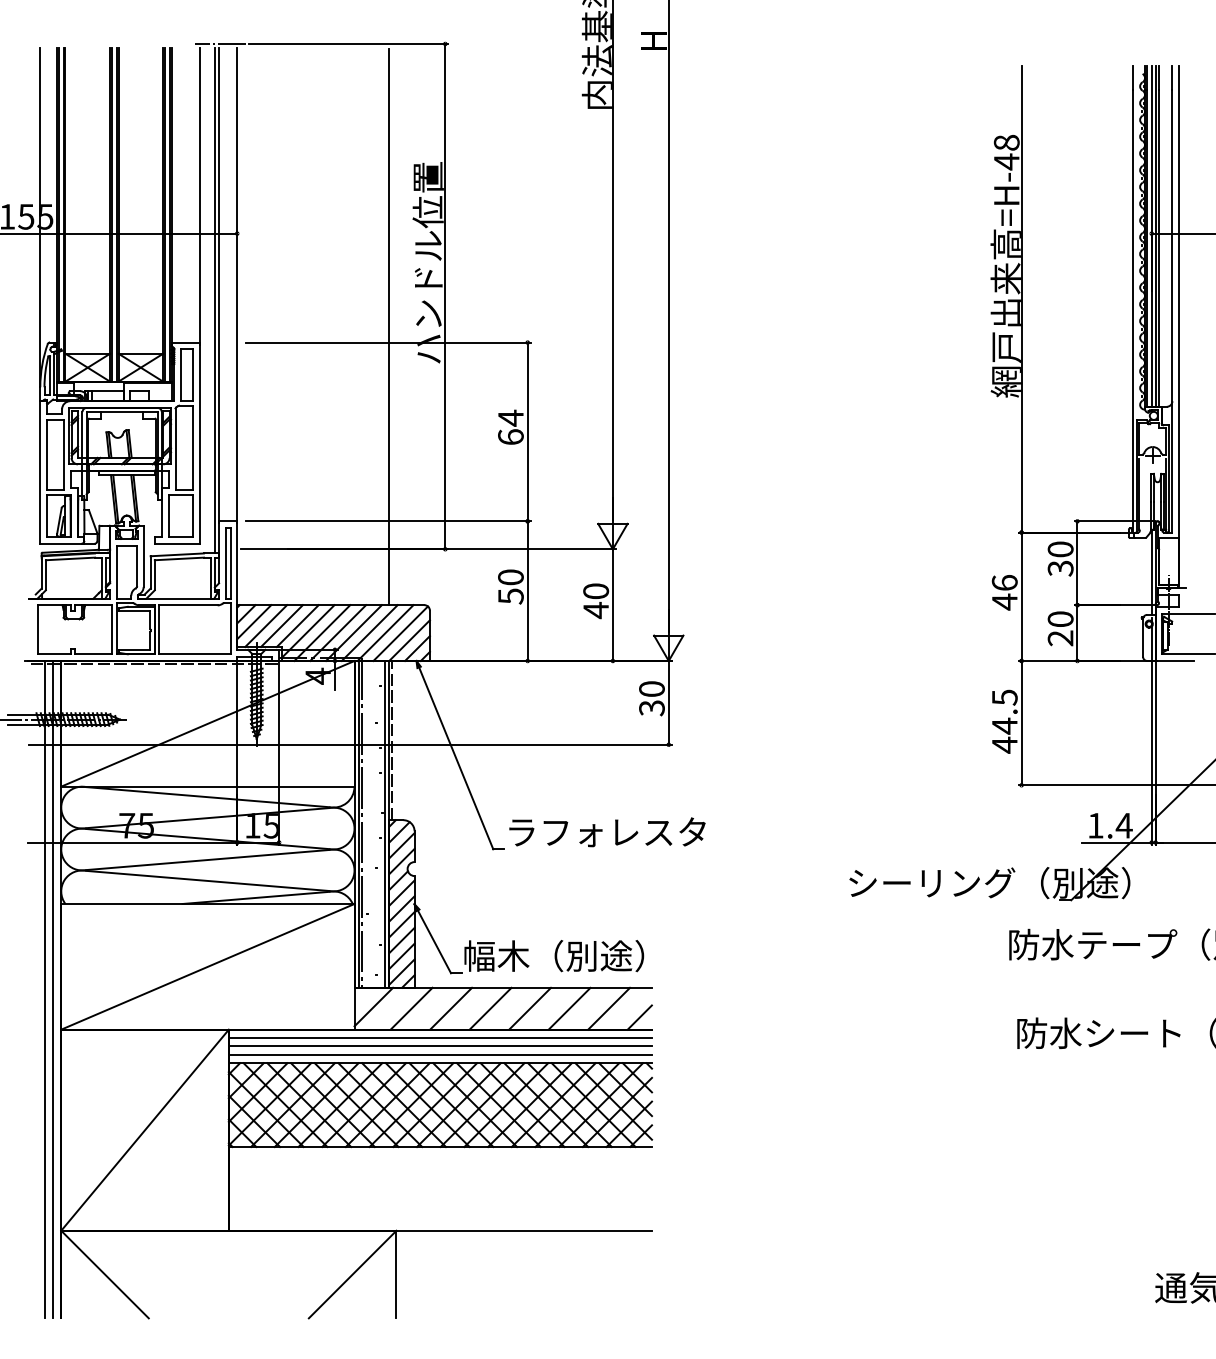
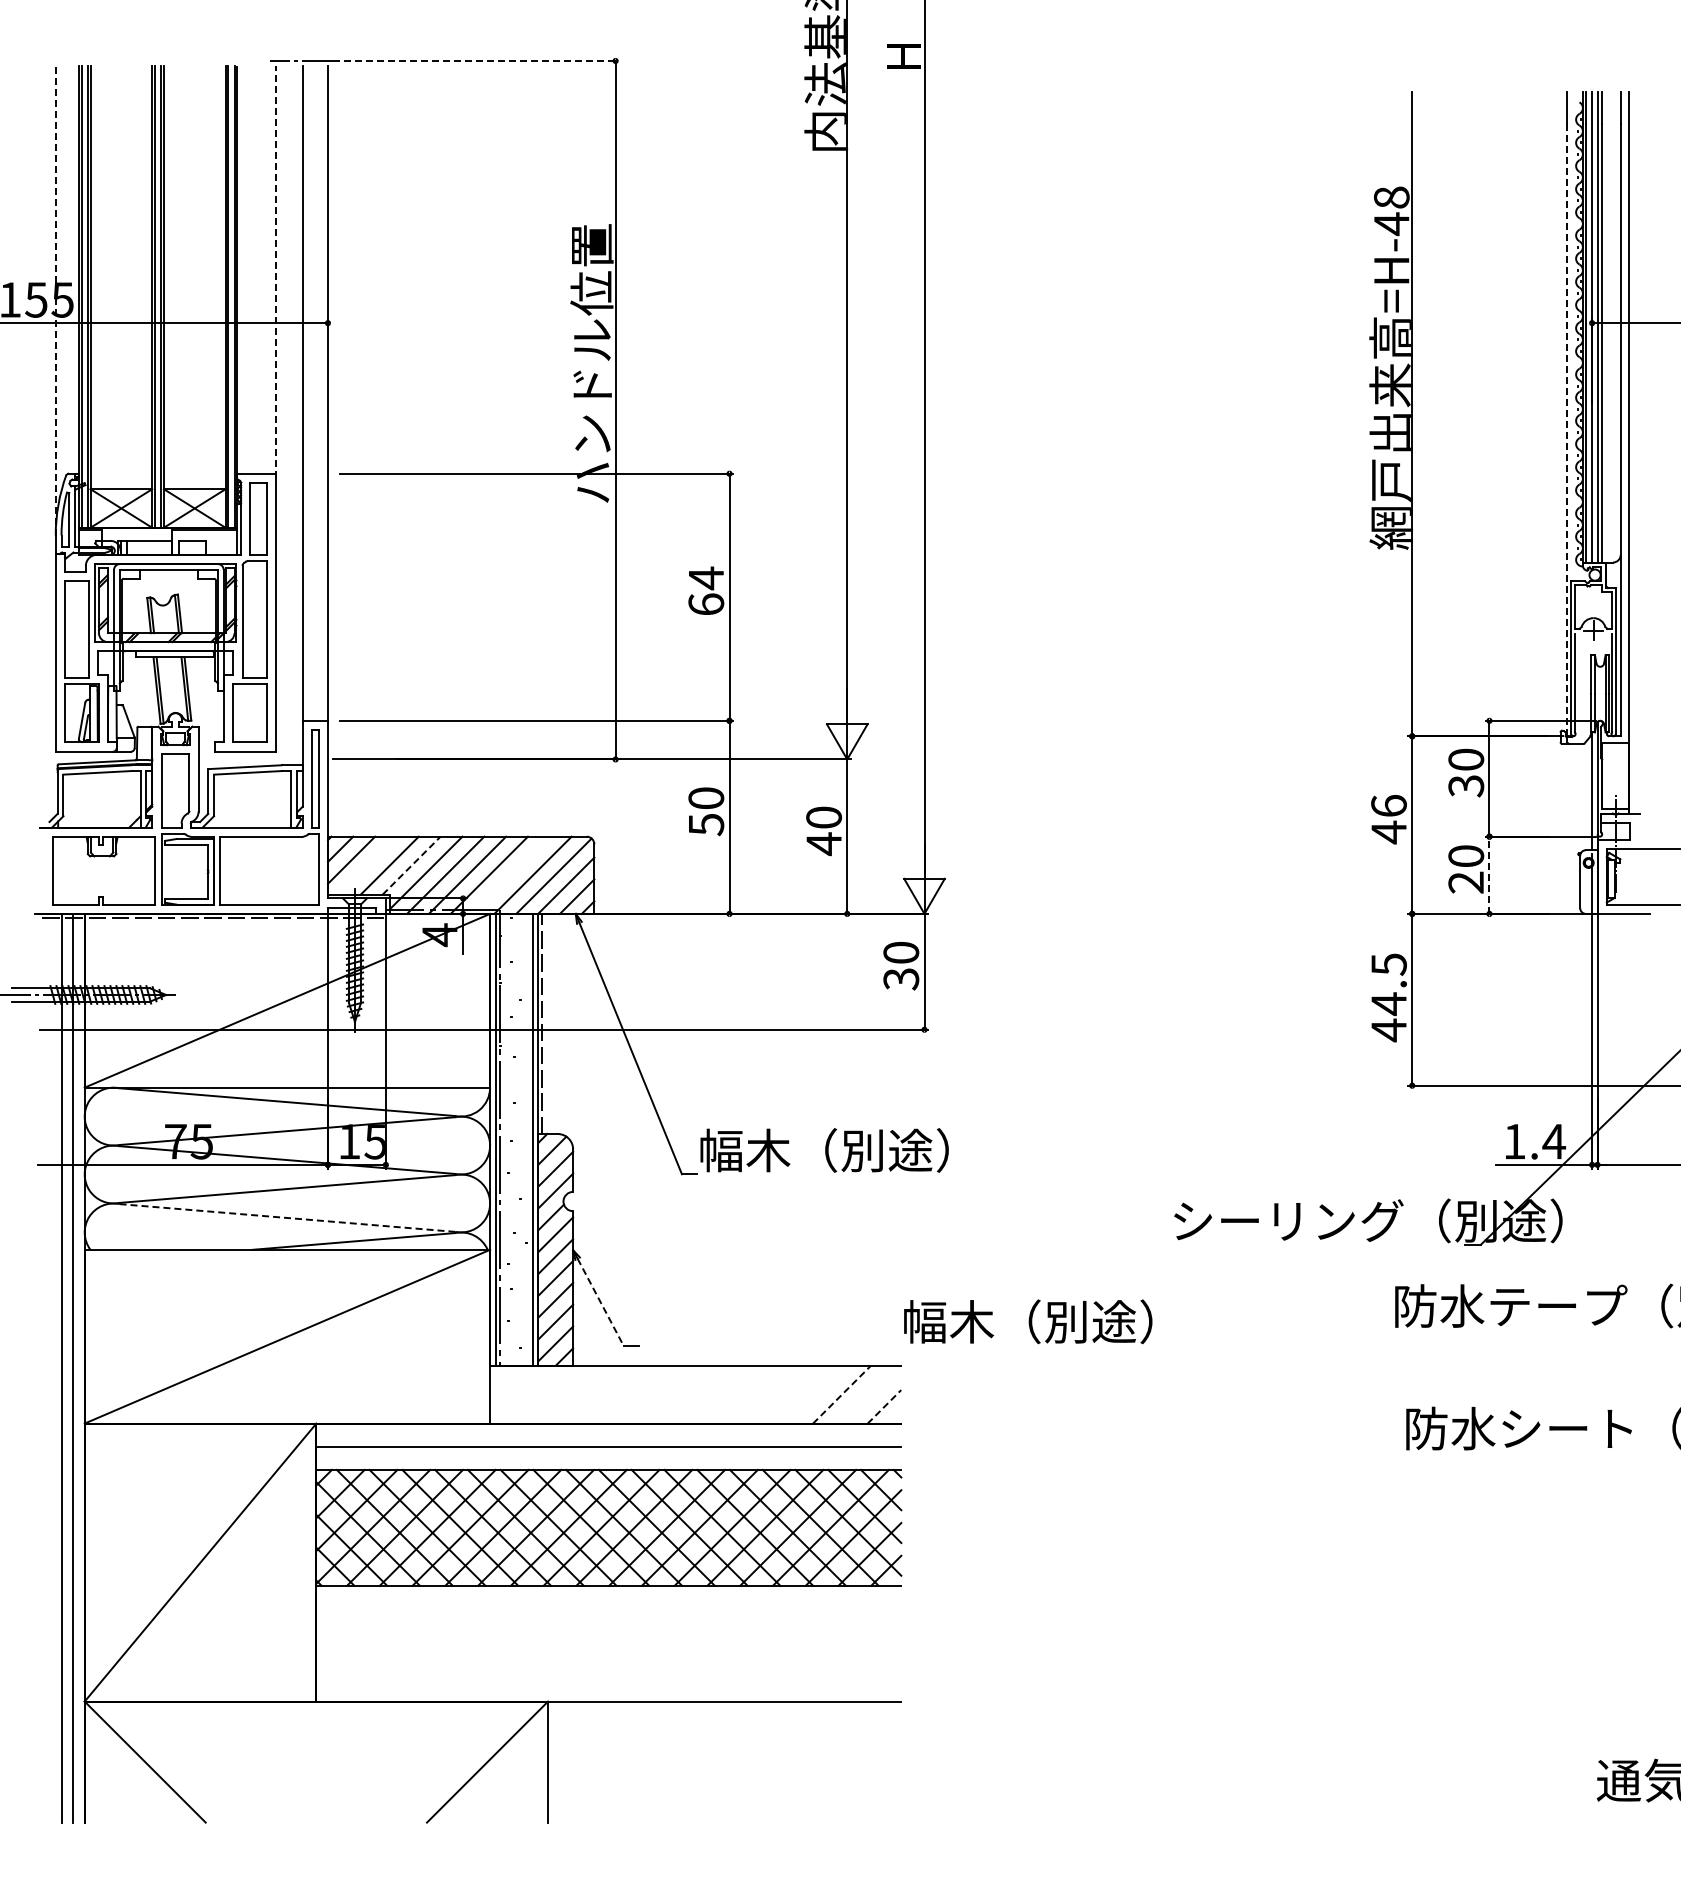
line: (348, 43) -> (481, 60), solid -> dashed
line: (199, 196) -> (275, 272), solid -> dashed
line: (40, 217) -> (55, 300), solid -> dashed
line: (215, 300) -> (297, 415), removed
line: (1133, 311) -> (1566, 430), solid -> dashed
line: (389, 326) -> (538, 451), removed
line: (265, 625) -> (367, 865), removed
line: (297, 625) -> (411, 865), solid -> dashed
line: (369, 632) -> (510, 874), removed
line: (1077, 633) -> (1489, 875), solid -> dashed
text: (605, 832) -> (837, 1150), ラフォレスタ -> 幅木（別途）
line: (207, 881) -> (287, 1218), solid -> dashed
line: (434, 942) -> (600, 1302), solid -> dashed
text: (554, 955) -> (1028, 1321), moved
line: (373, 1006) -> (516, 1391), removed
line: (411, 1008) -> (568, 1394), removed
line: (451, 1008) -> (623, 1394), removed
line: (490, 1008) -> (678, 1394), removed
line: (529, 1008) -> (732, 1394), removed
line: (569, 1008) -> (787, 1394), removed
line: (608, 1008) -> (841, 1394), solid -> dashed
line: (639, 1017) -> (884, 1406), solid -> dashed
line: (440, 1038) -> (608, 1435), removed
line: (440, 1054) -> (608, 1458), removed

